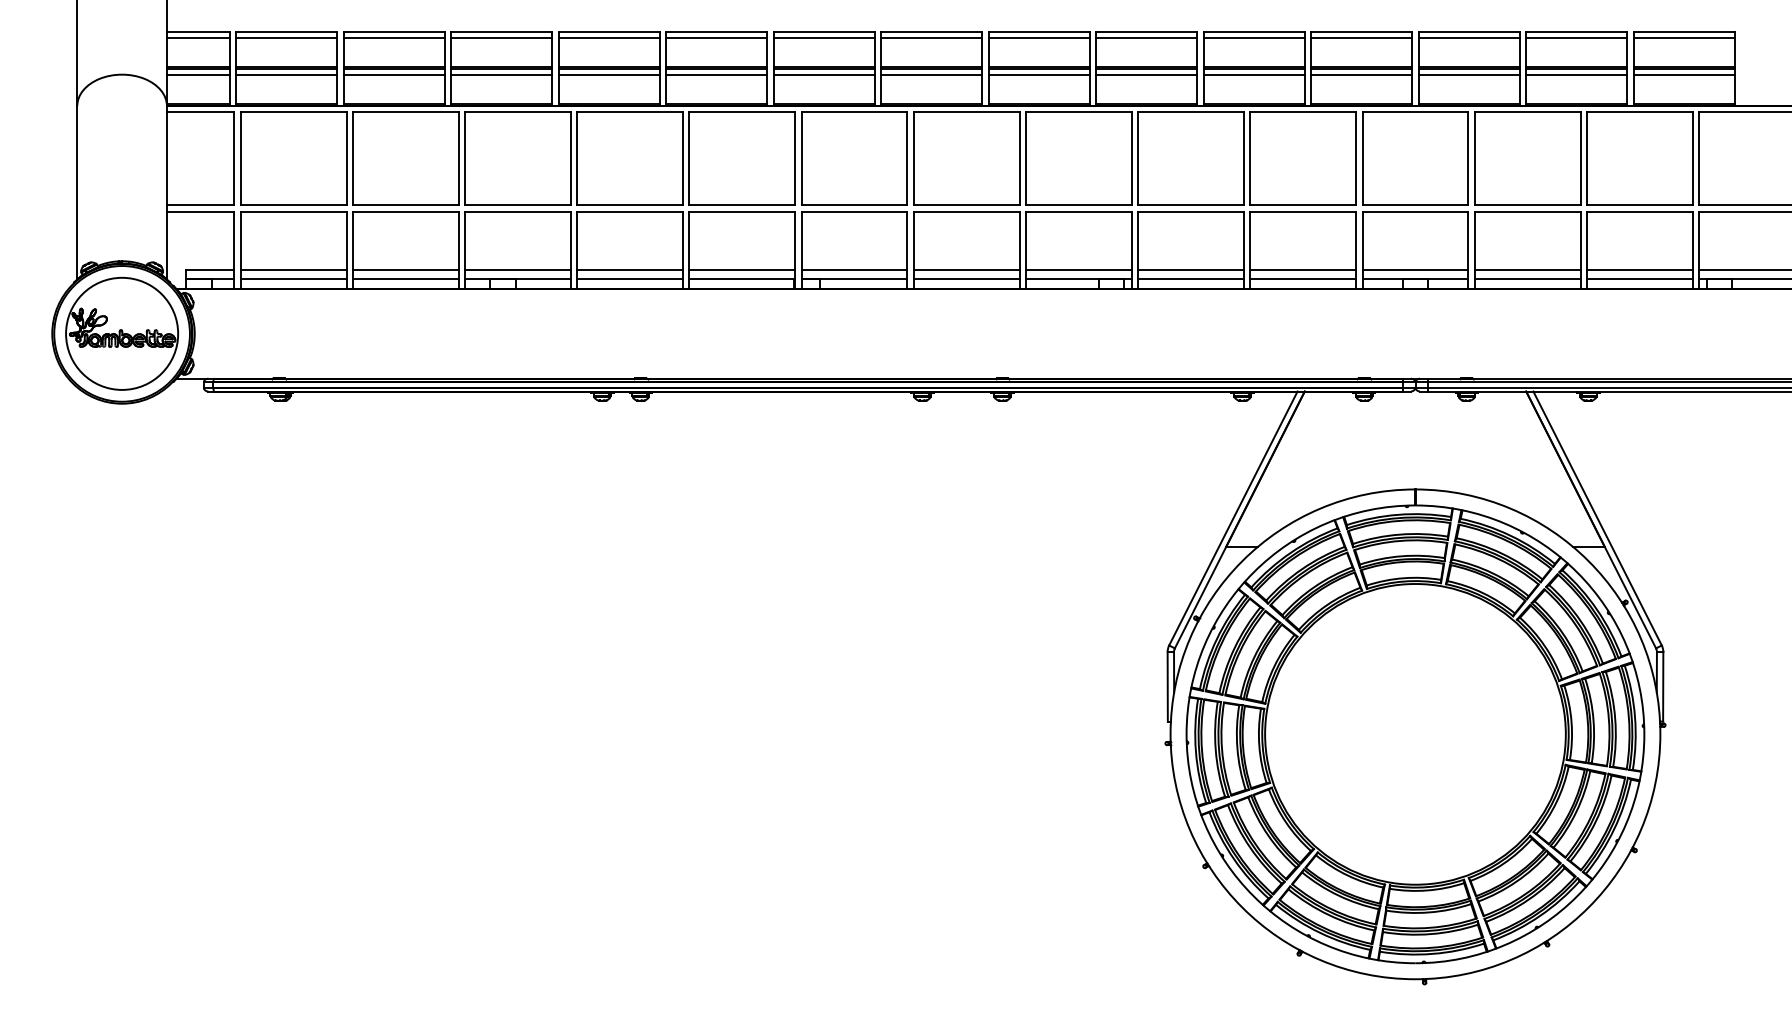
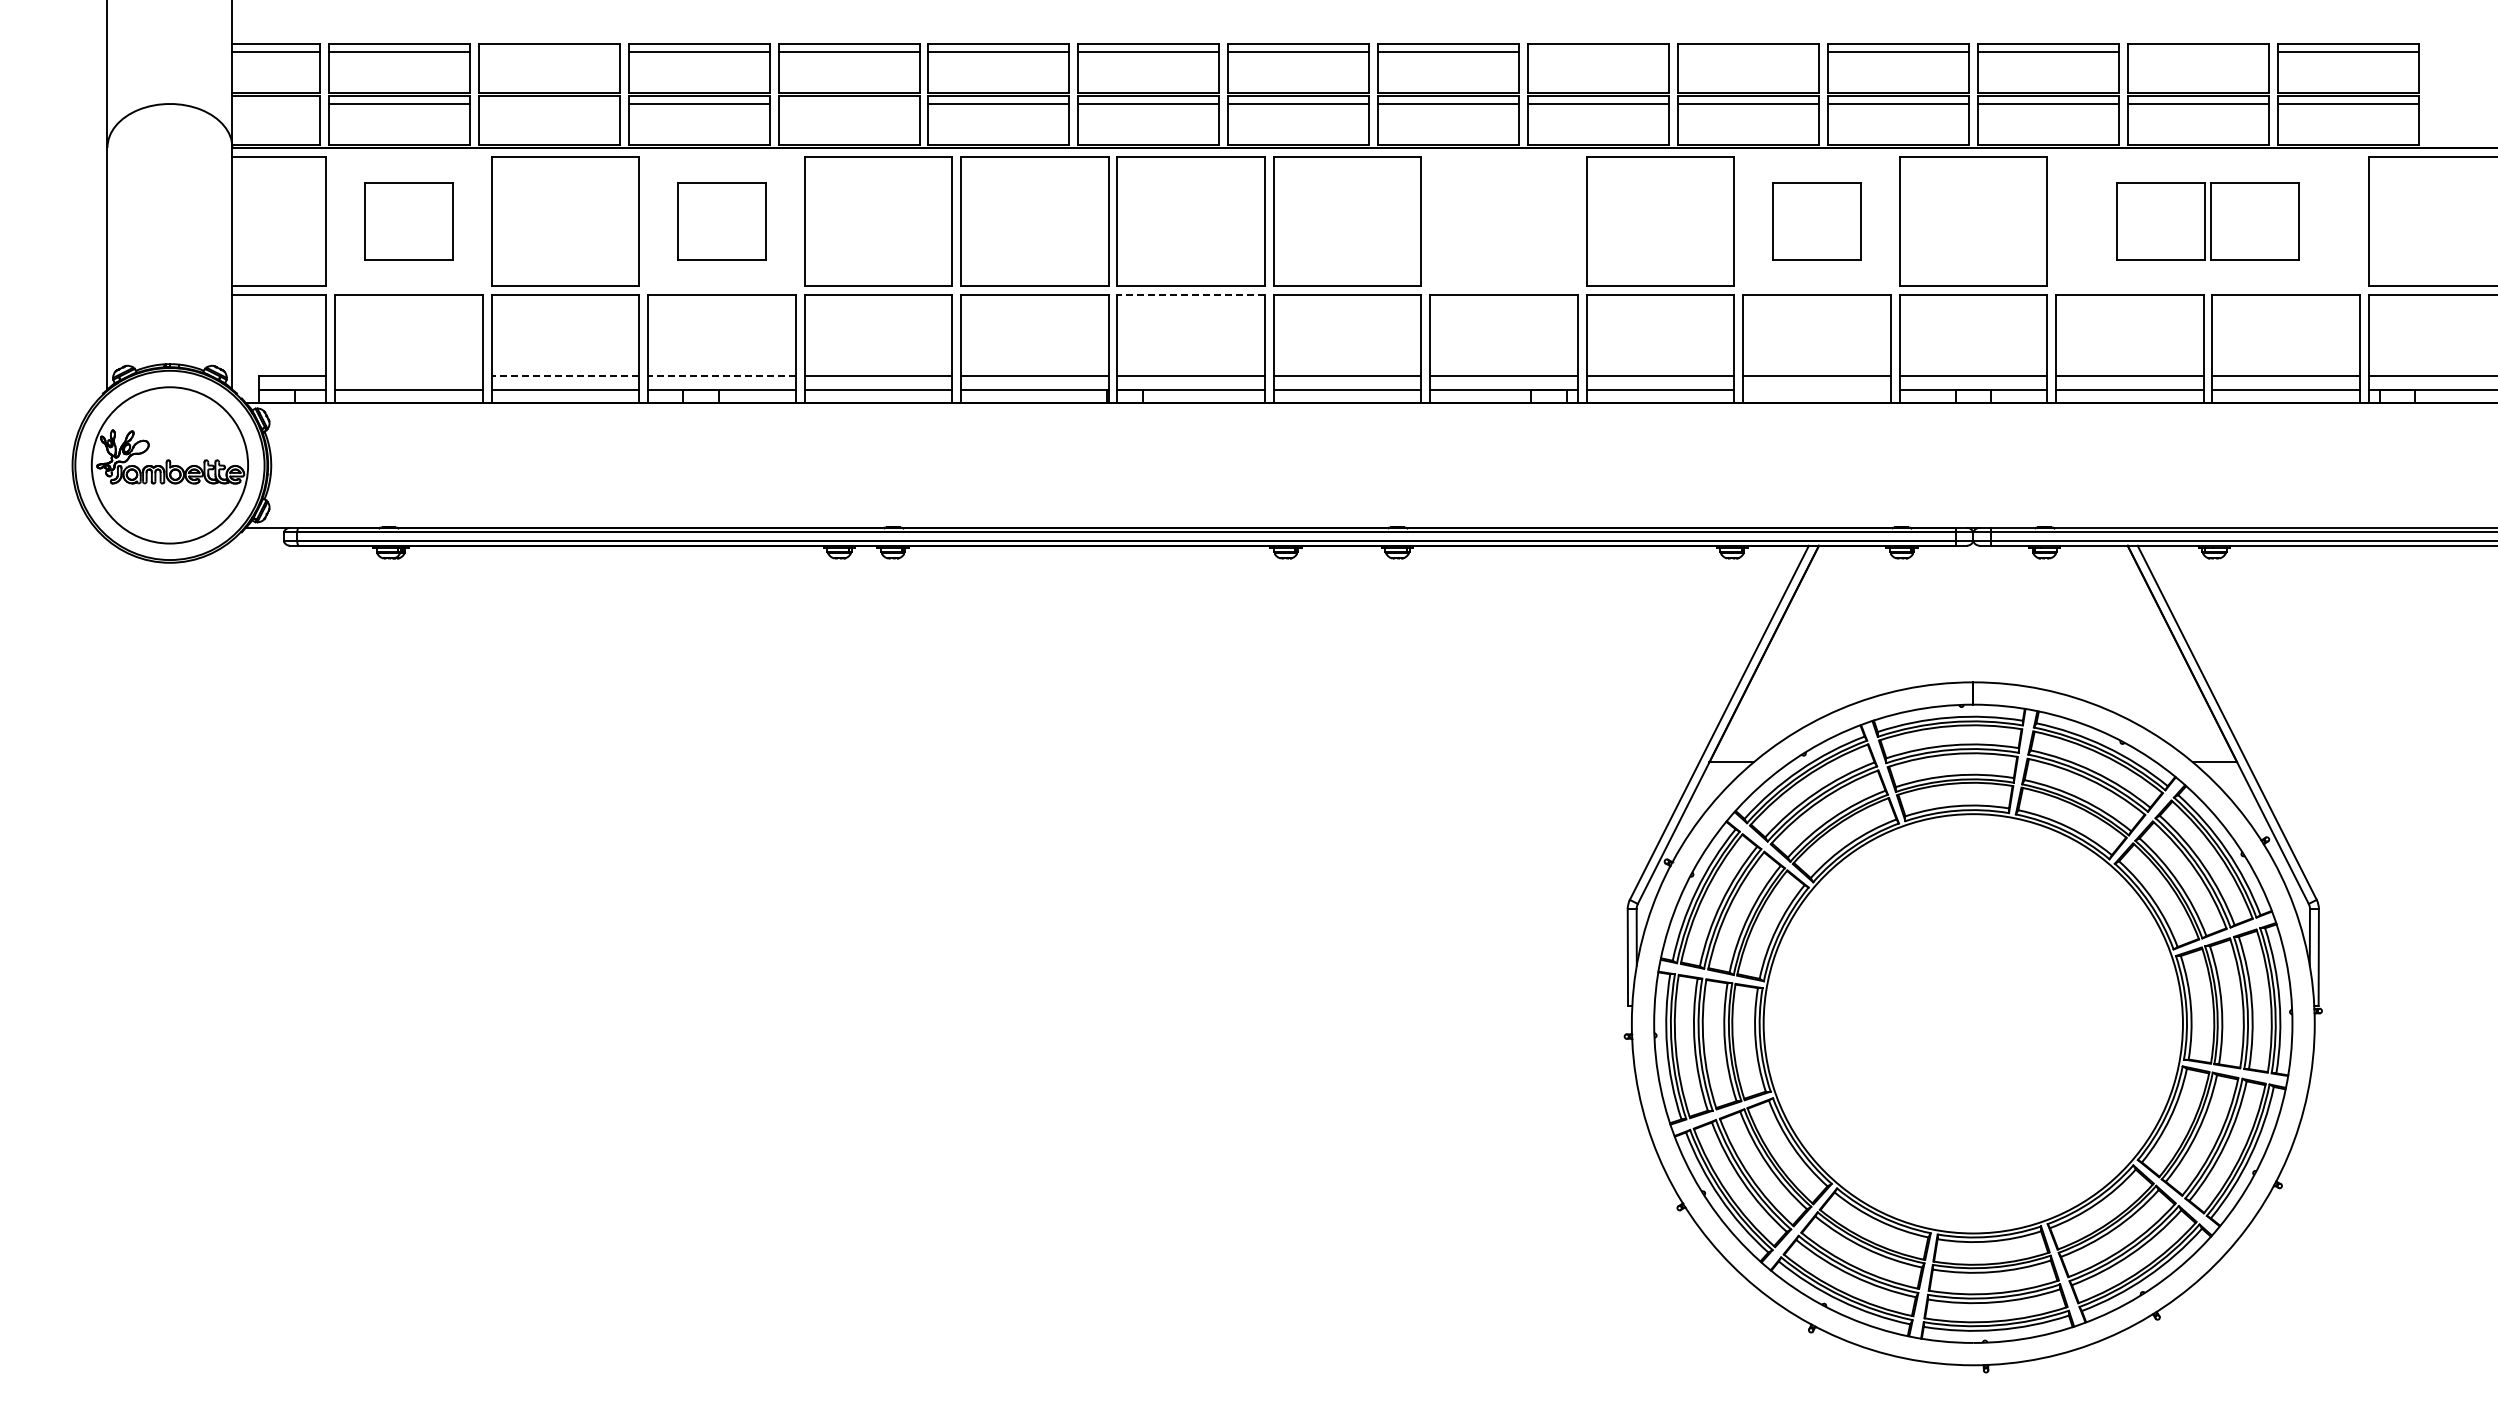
line: (393, 37) -> (548, 52), removed
line: (1146, 37) -> (1598, 52), removed
line: (1253, 37) -> (1747, 52), removed
line: (1576, 37) -> (2197, 52), removed
line: (197, 75) -> (275, 104), removed
line: (393, 75) -> (548, 104), removed
line: (608, 75) -> (848, 104), removed
part: (293, 158) -> (408, 221), size x0.6
part: (517, 158) -> (721, 221), size x0.6
part: (1078, 158) -> (1503, 221), removed
part: (1303, 158) -> (1816, 221), size x0.6
part: (1583, 158) -> (2207, 221), size x0.6
line: (854, 212) -> (1191, 295), solid -> dashed
line: (293, 270) -> (408, 376), removed
line: (405, 270) -> (565, 376), solid -> dashed
line: (517, 270) -> (721, 376), solid -> dashed
line: (1303, 279) -> (1816, 389), removed

